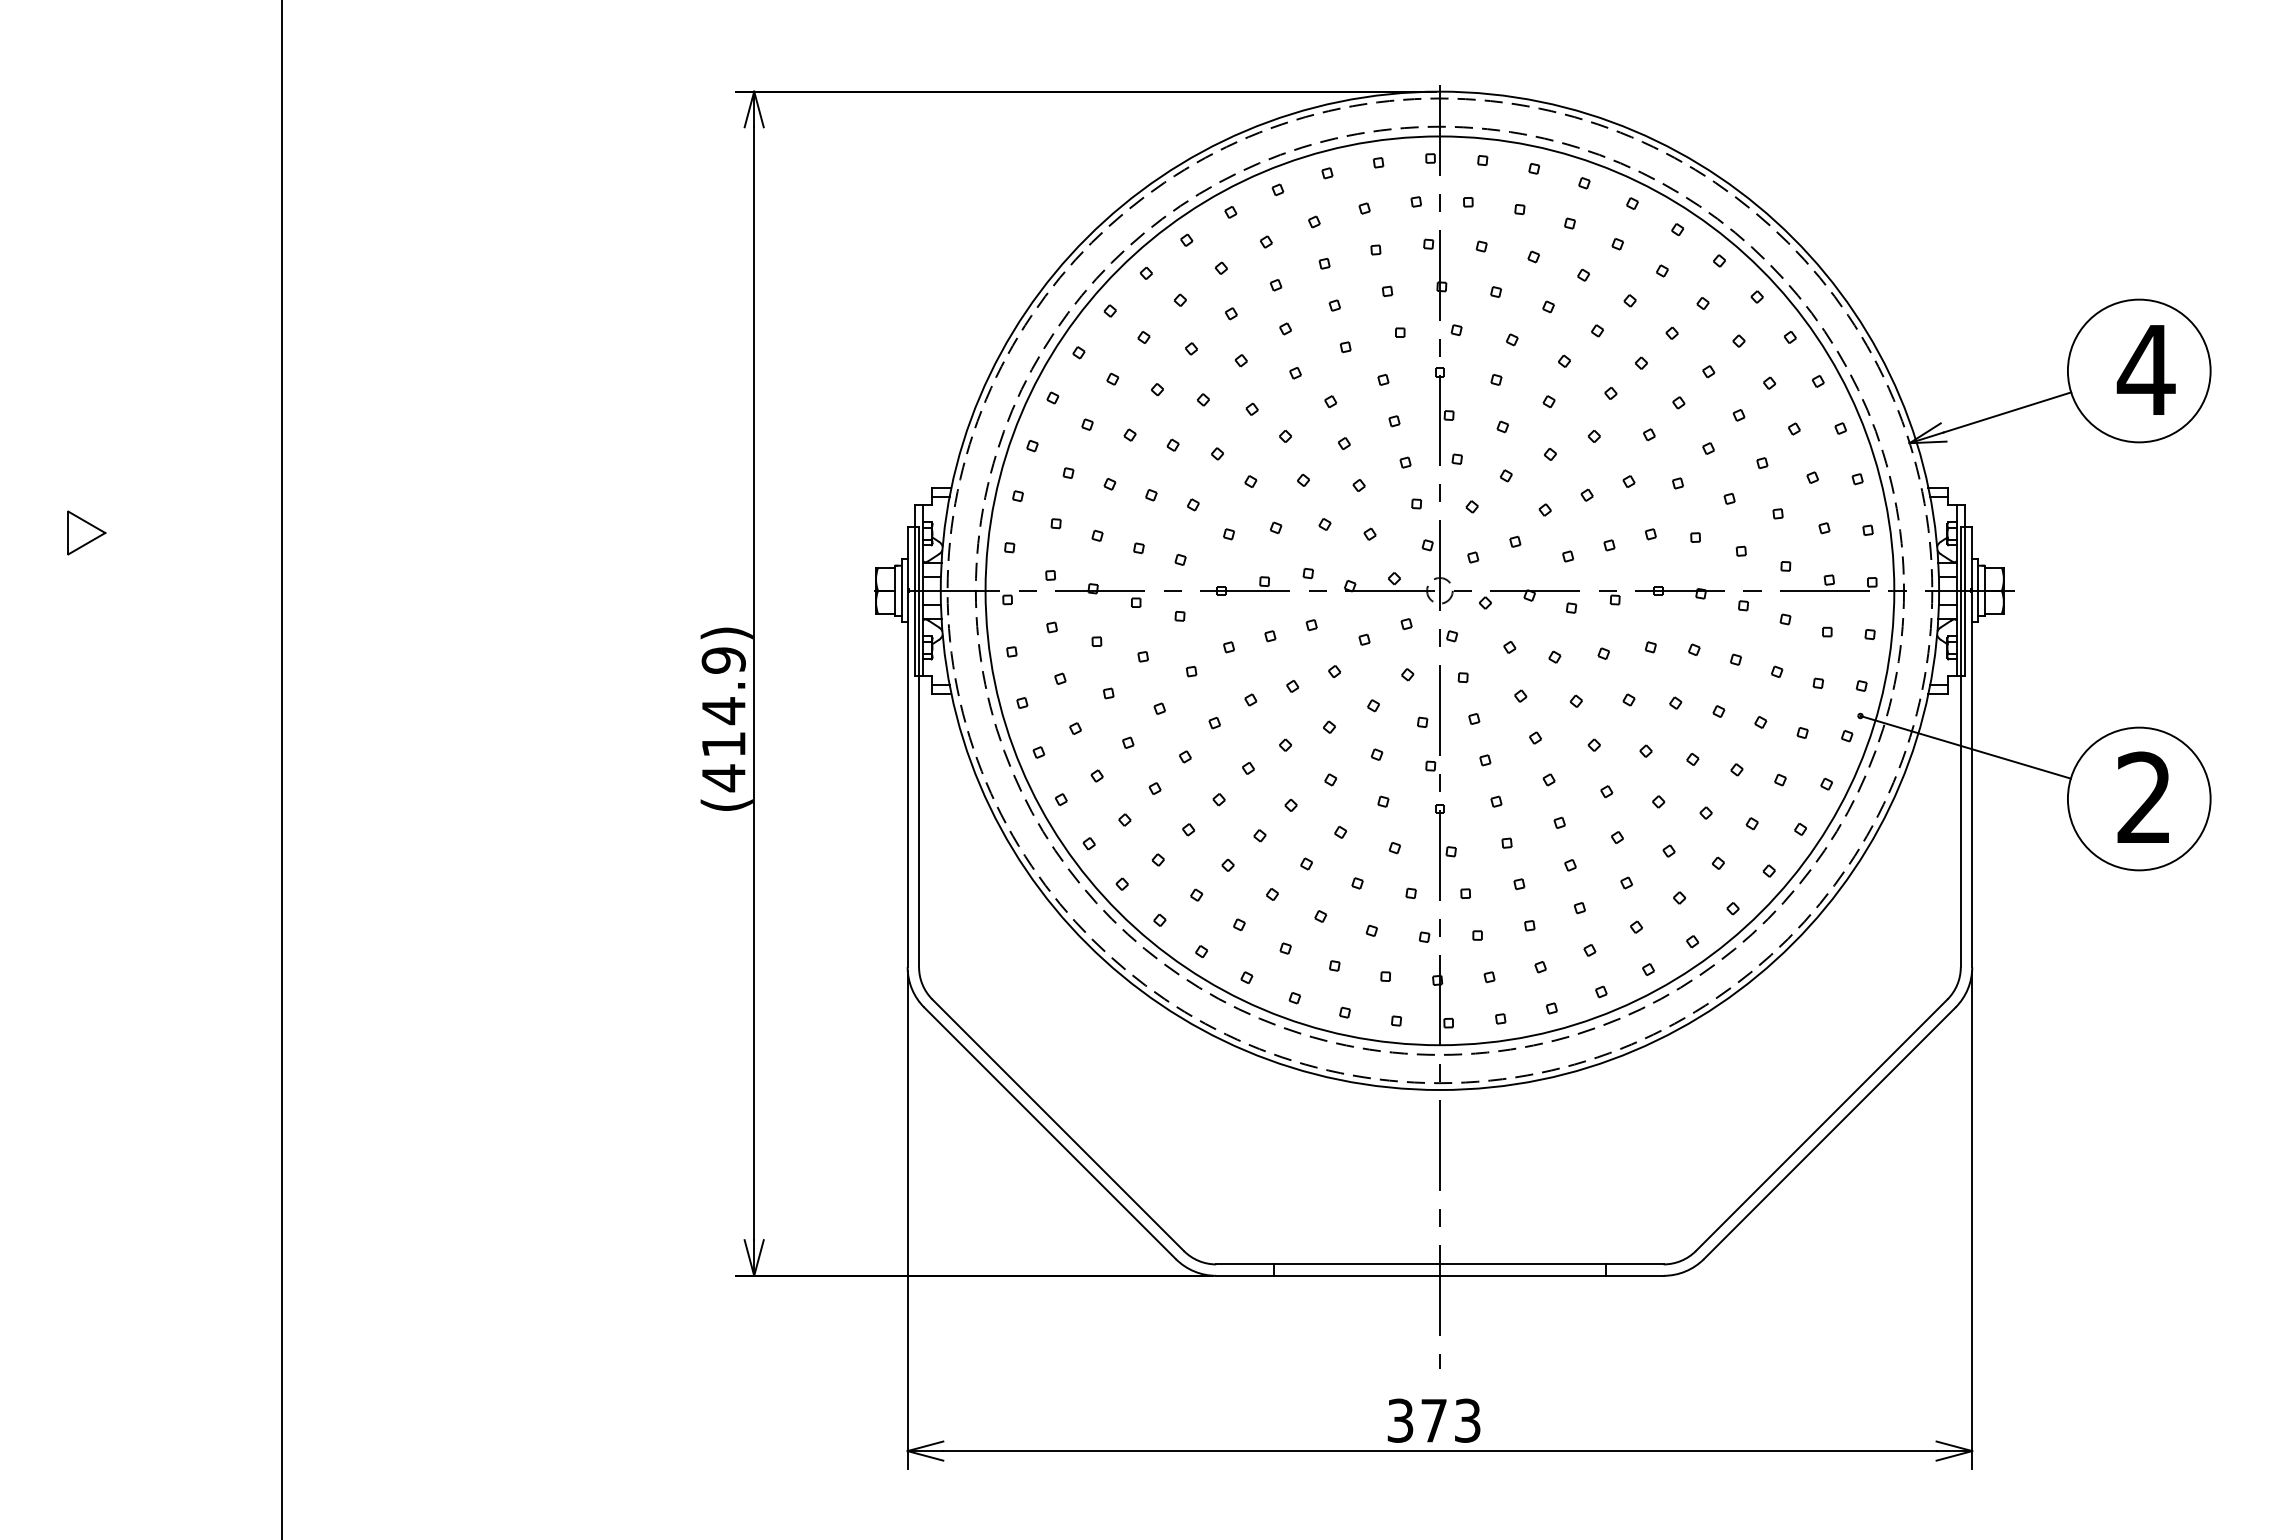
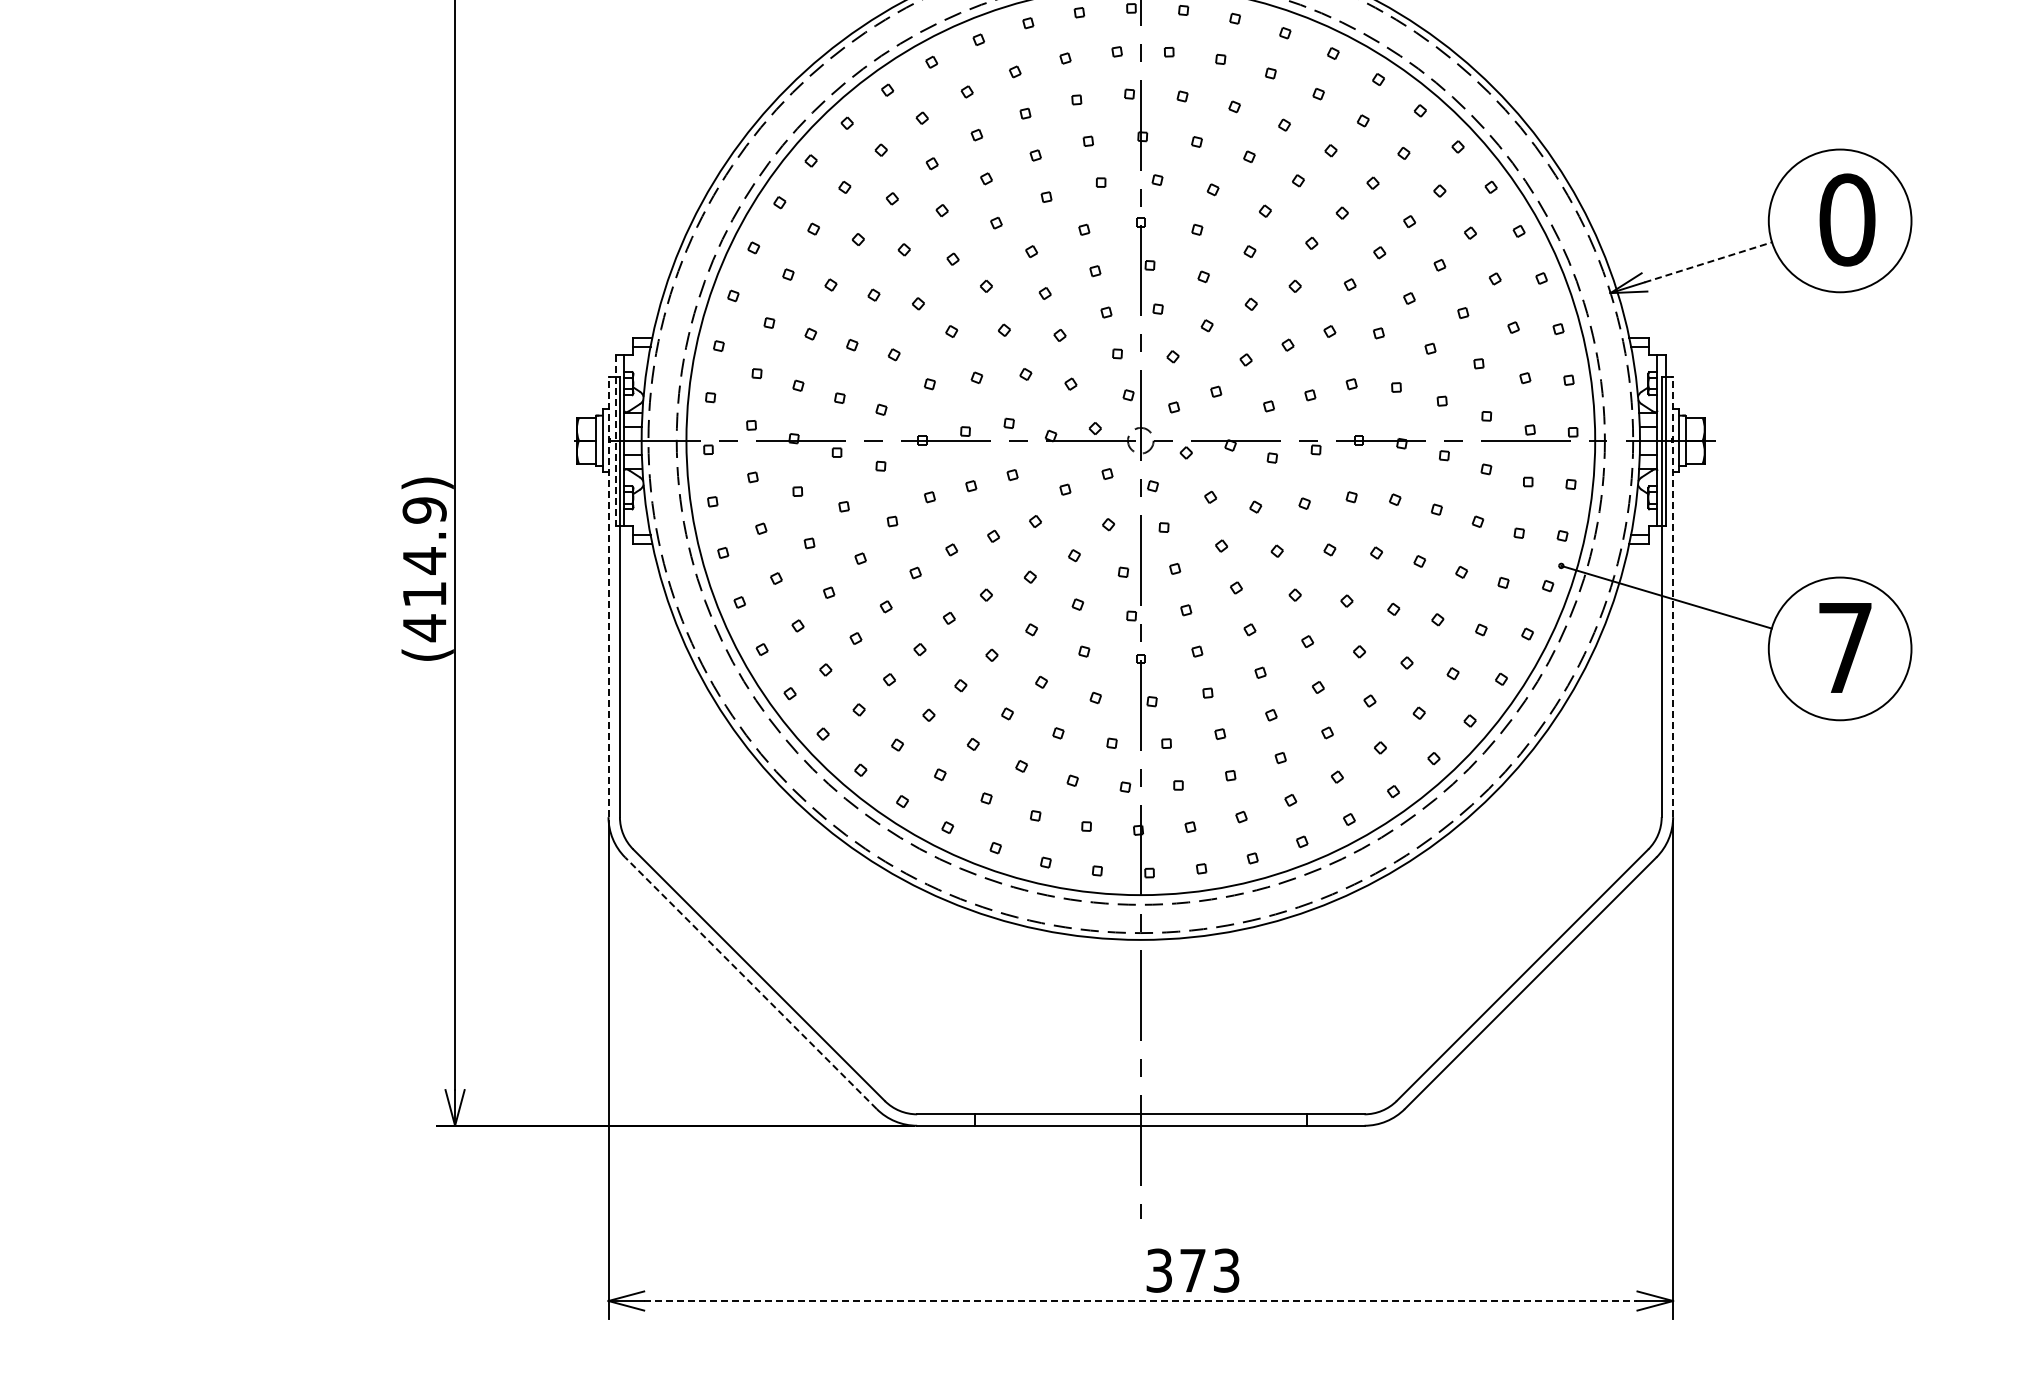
text: (2145, 369) -> (1846, 219), 4 -> 0
line: (2007, 412) -> (1708, 262), solid -> dashed
line: (914, 590) -> (615, 440), solid -> dashed
line: (907, 746) -> (608, 596), solid -> dashed
line: (1972, 746) -> (1673, 596), solid -> dashed
text: (2143, 796) -> (1844, 646), 2 -> 7
line: (1050, 1133) -> (751, 983), solid -> dashed
text: (1433, 1420) -> (1192, 1270), moved
line: (1439, 1451) -> (1140, 1301), solid -> dashed

